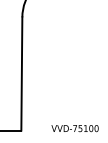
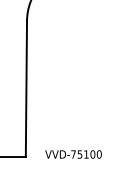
text: (74, 128) -> (72, 154), moved

